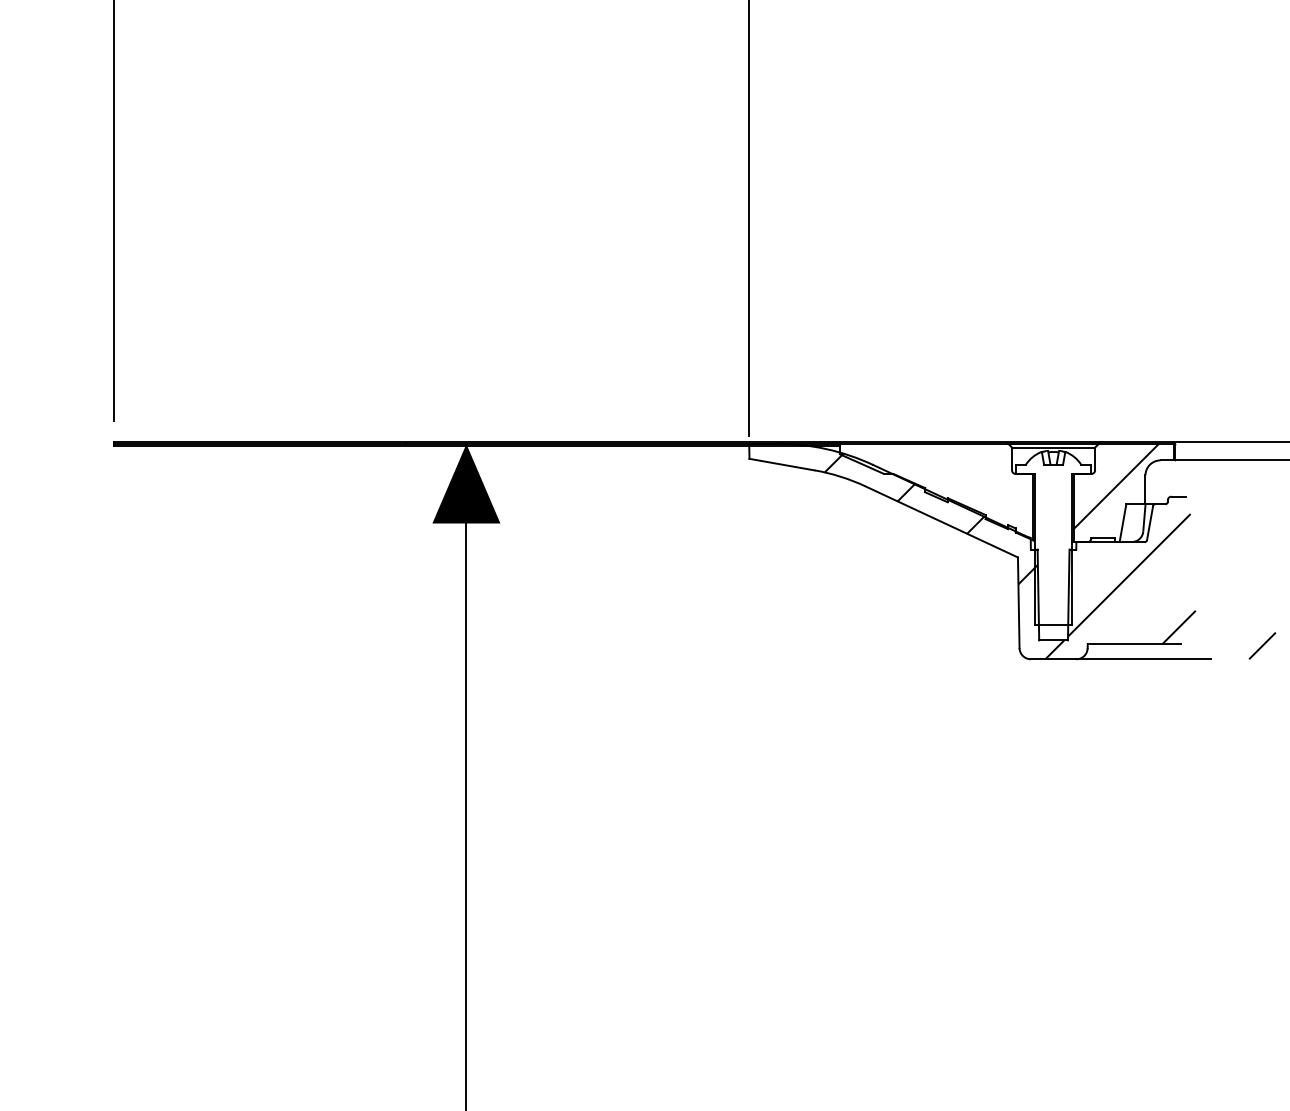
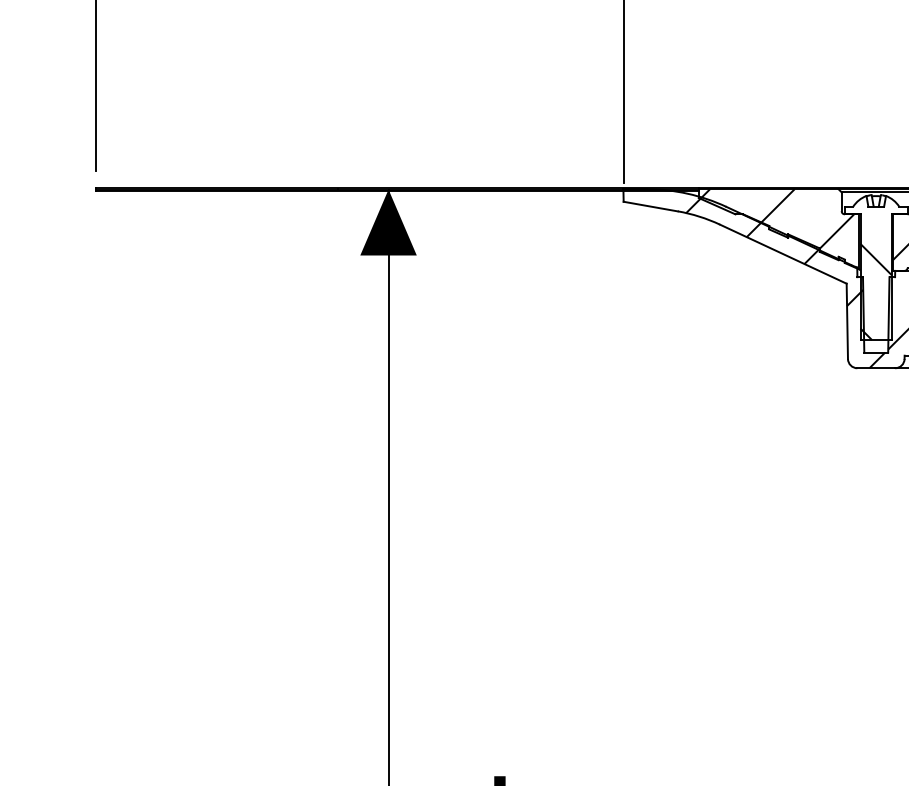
hatch: (934, 479) -> (777, 218), added
hatch: (1053, 567) -> (876, 292), added

